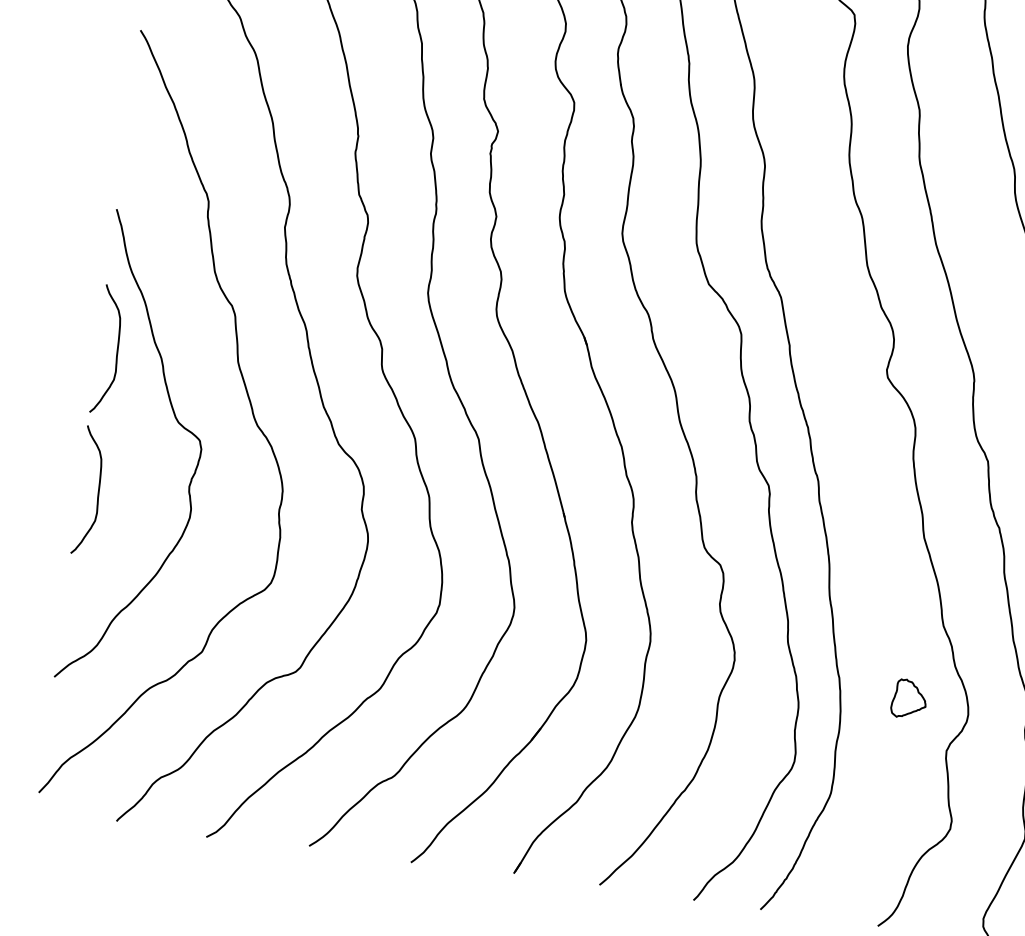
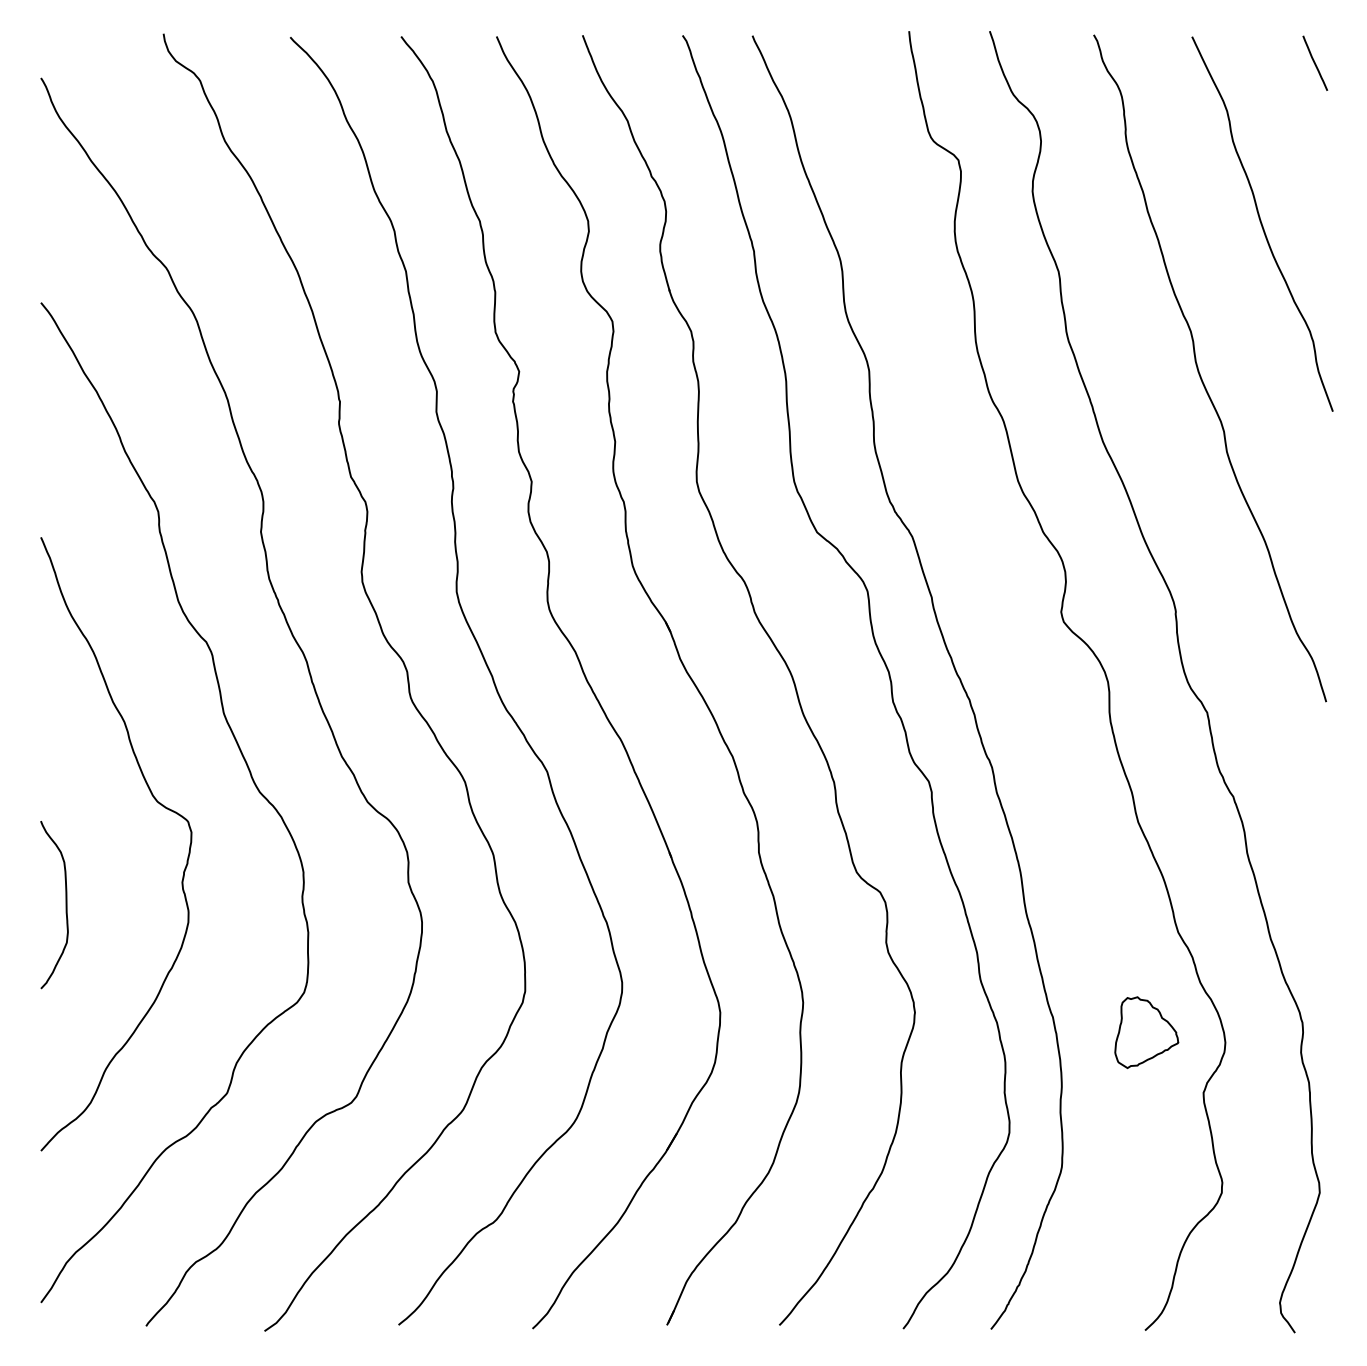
curve: (116, 351) -> (65, 720), removed
part: (909, 699) -> (1146, 1032), size x1.43

